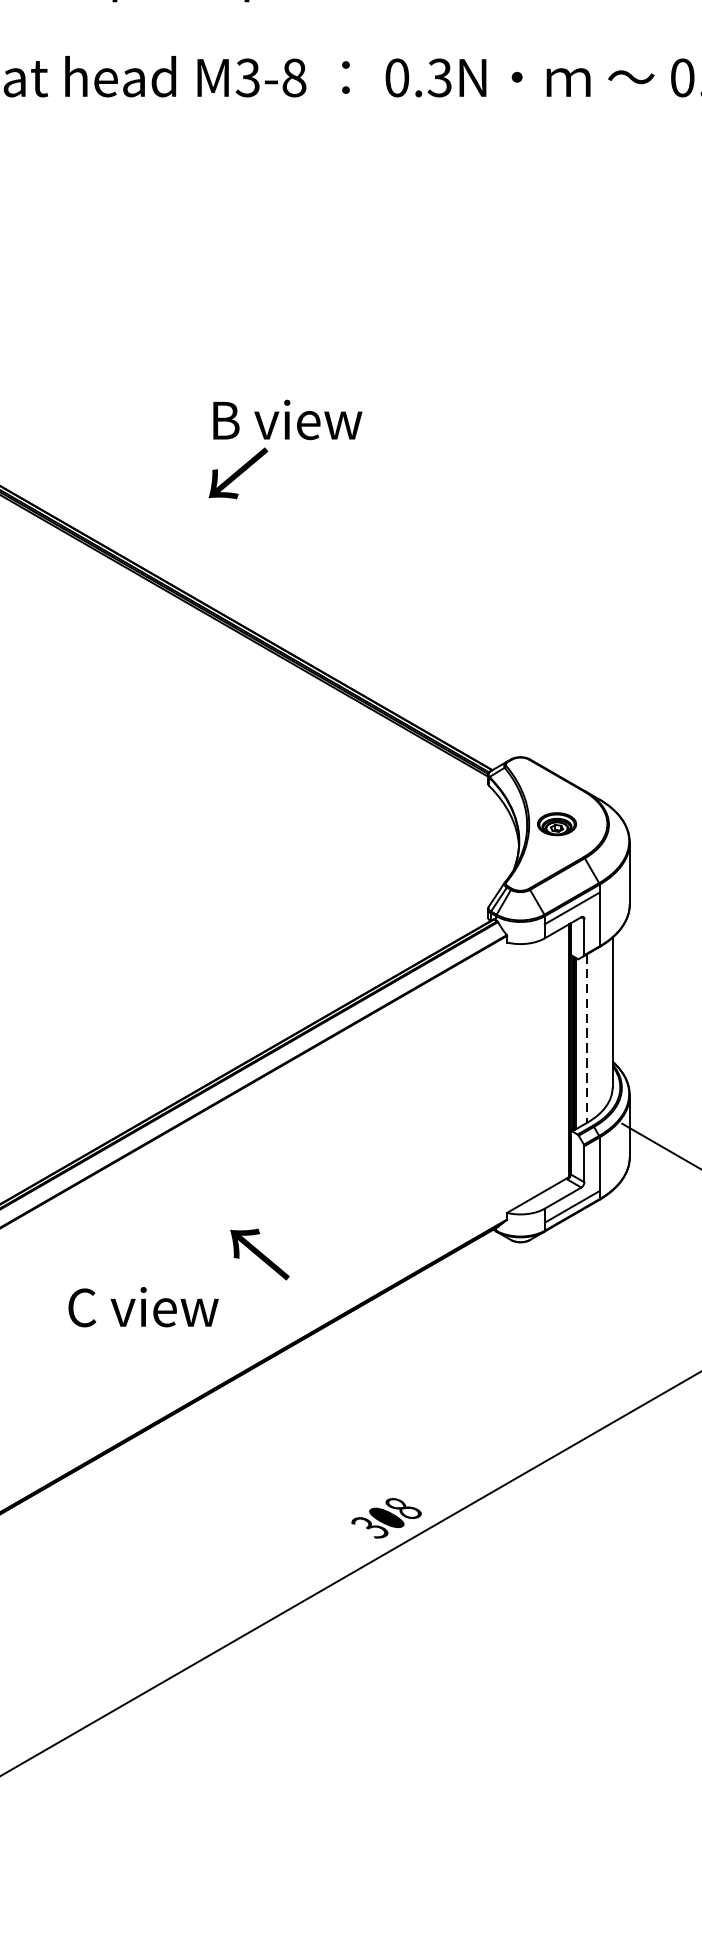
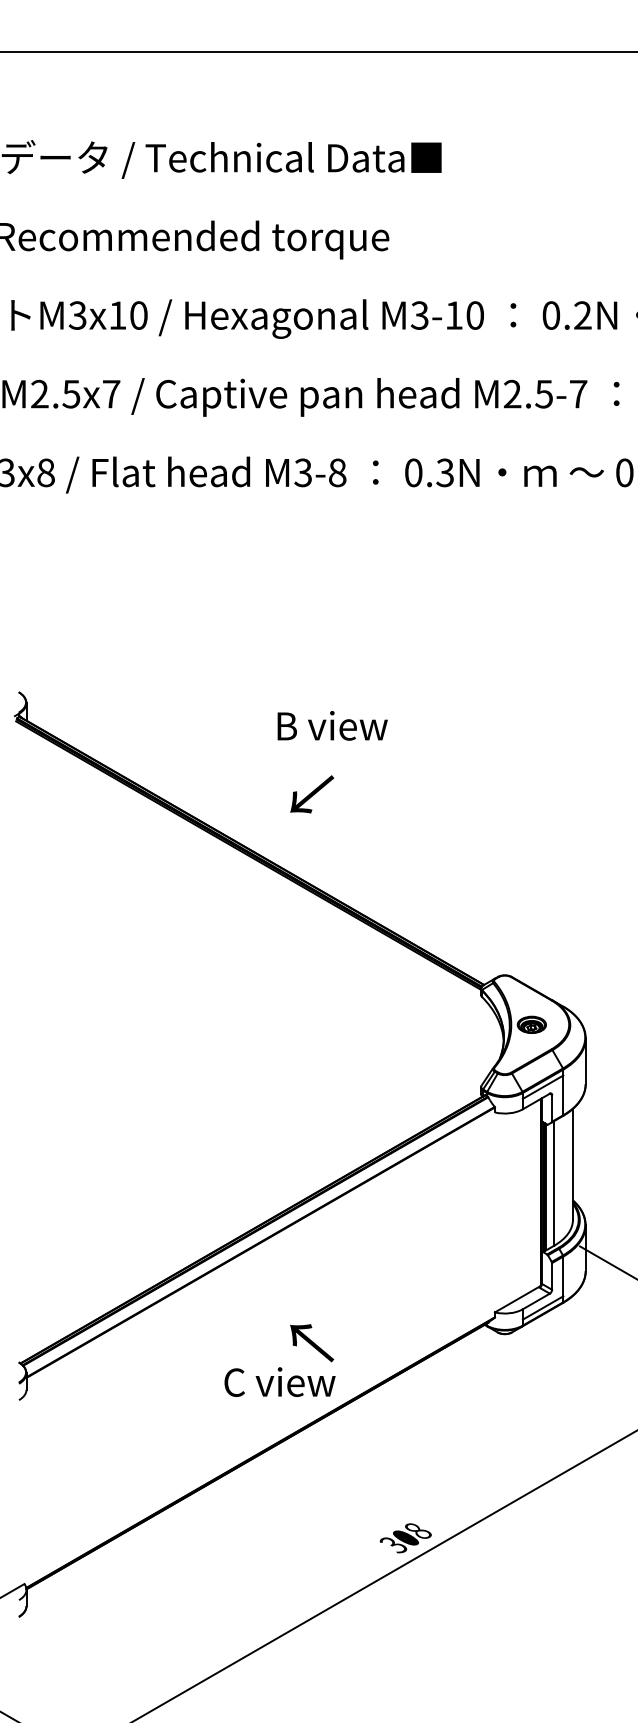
text: (238, 473) -> (312, 794), moved
line: (587, 1038) -> (554, 1183), dashed -> solid
text: (142, 1306) -> (279, 1381), moved

